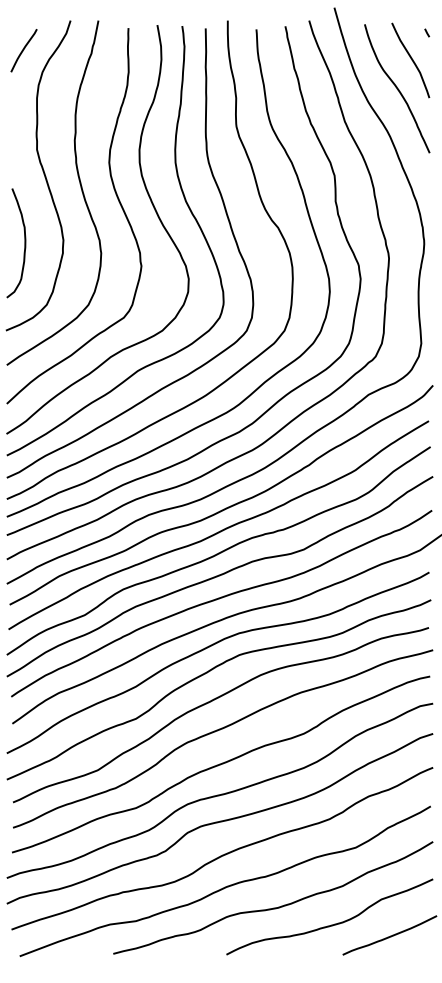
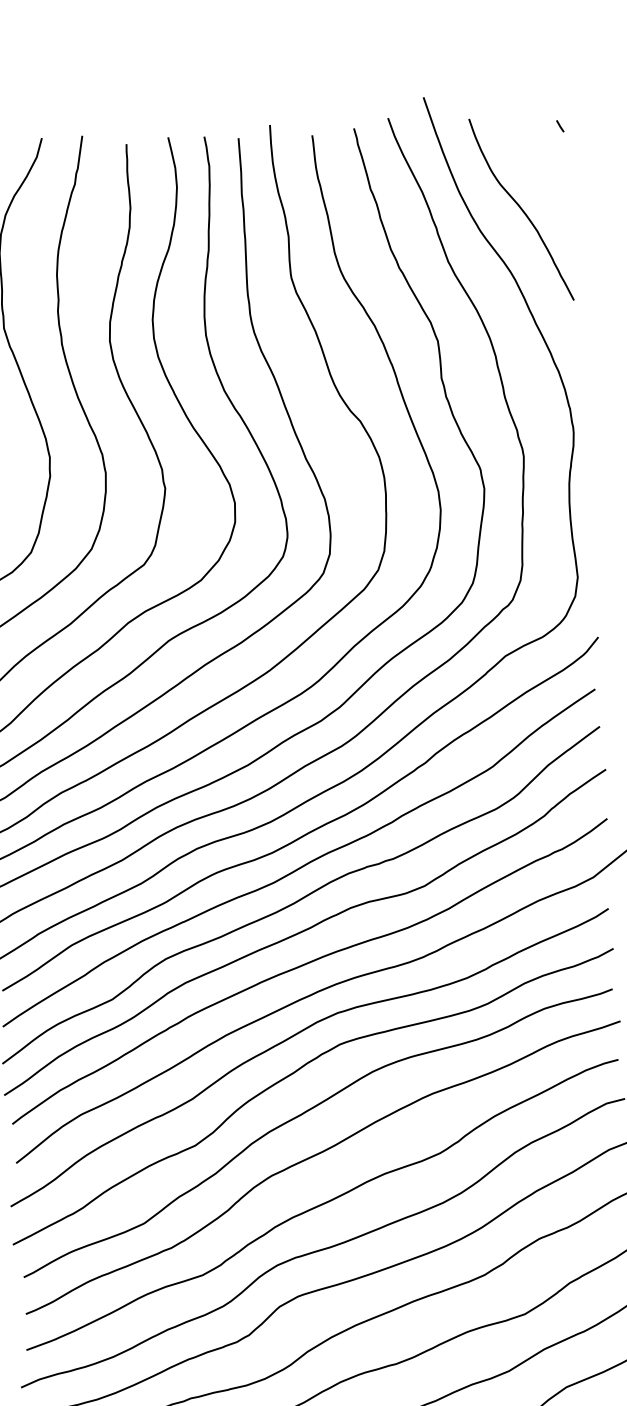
curve: (411, 60) -> (539, 167), removed

